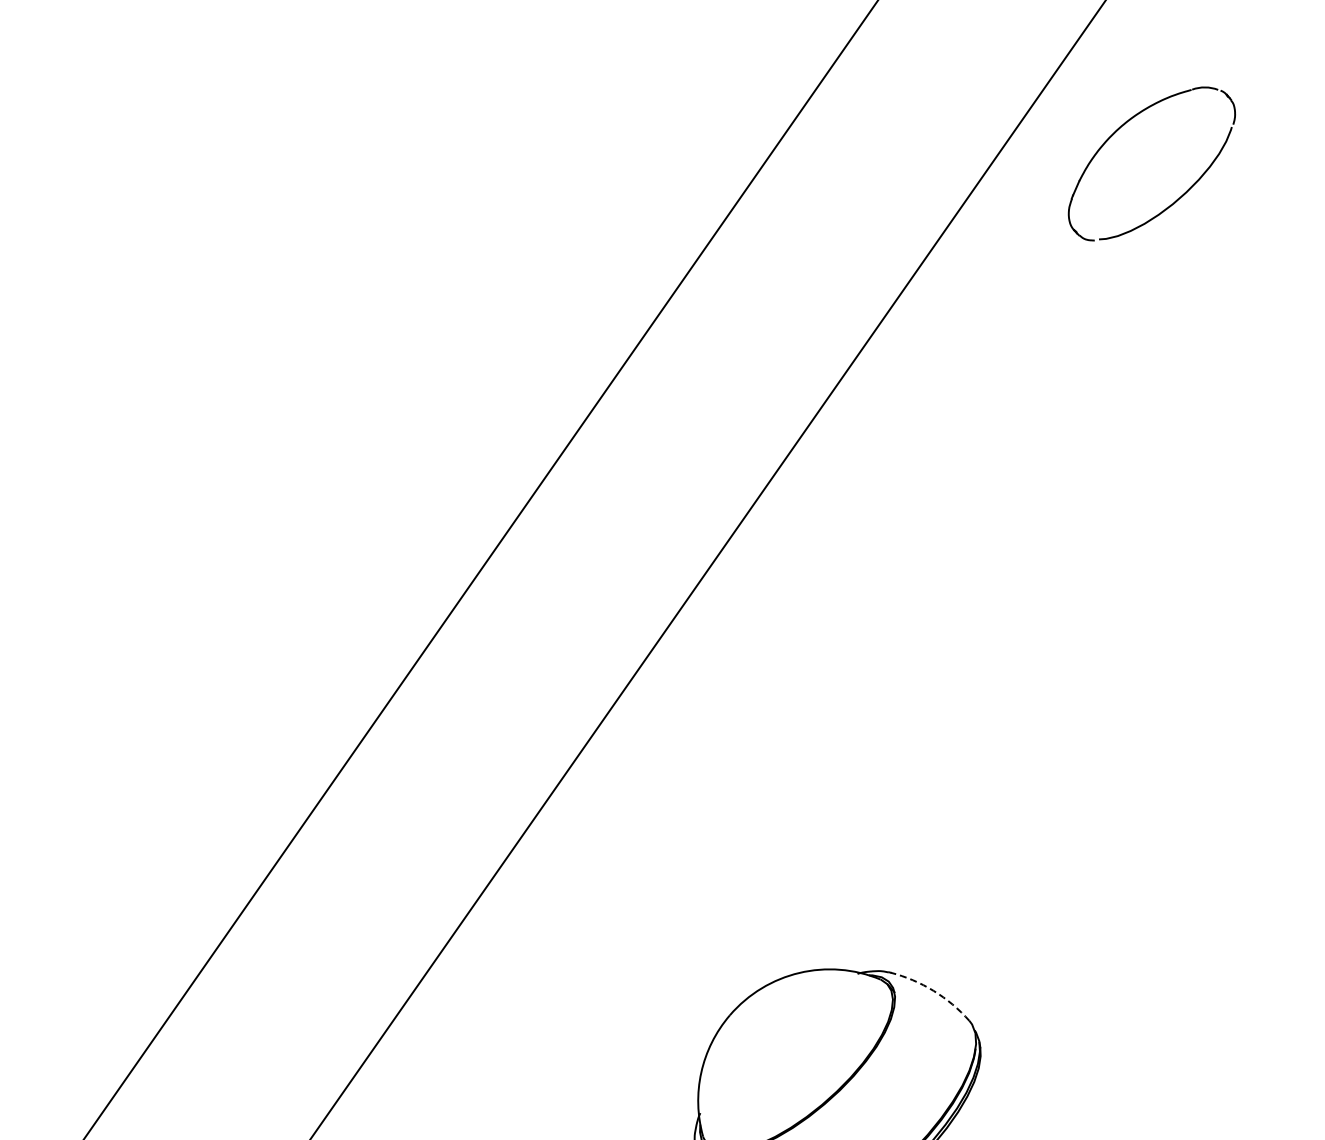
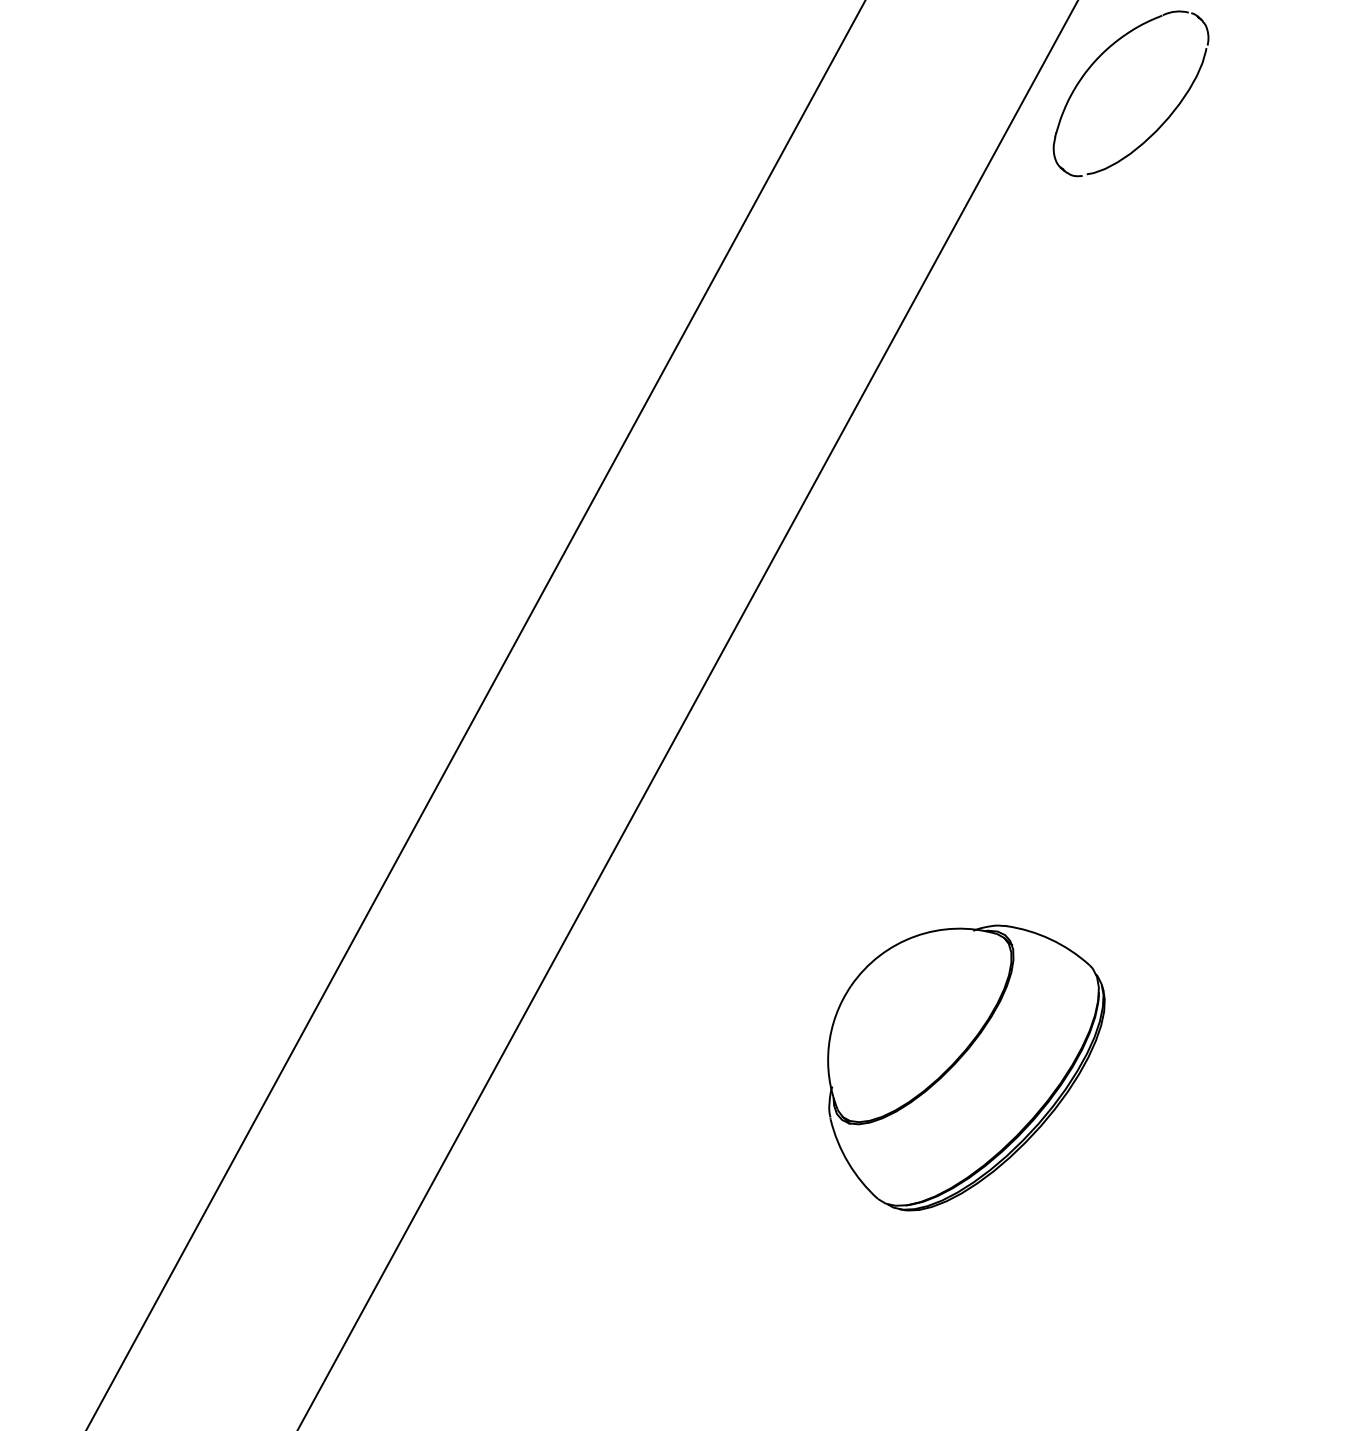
part: (1181, 195) -> (1163, 121), moved
arc: (933, 990) -> (1050, 939), dashed -> solid

